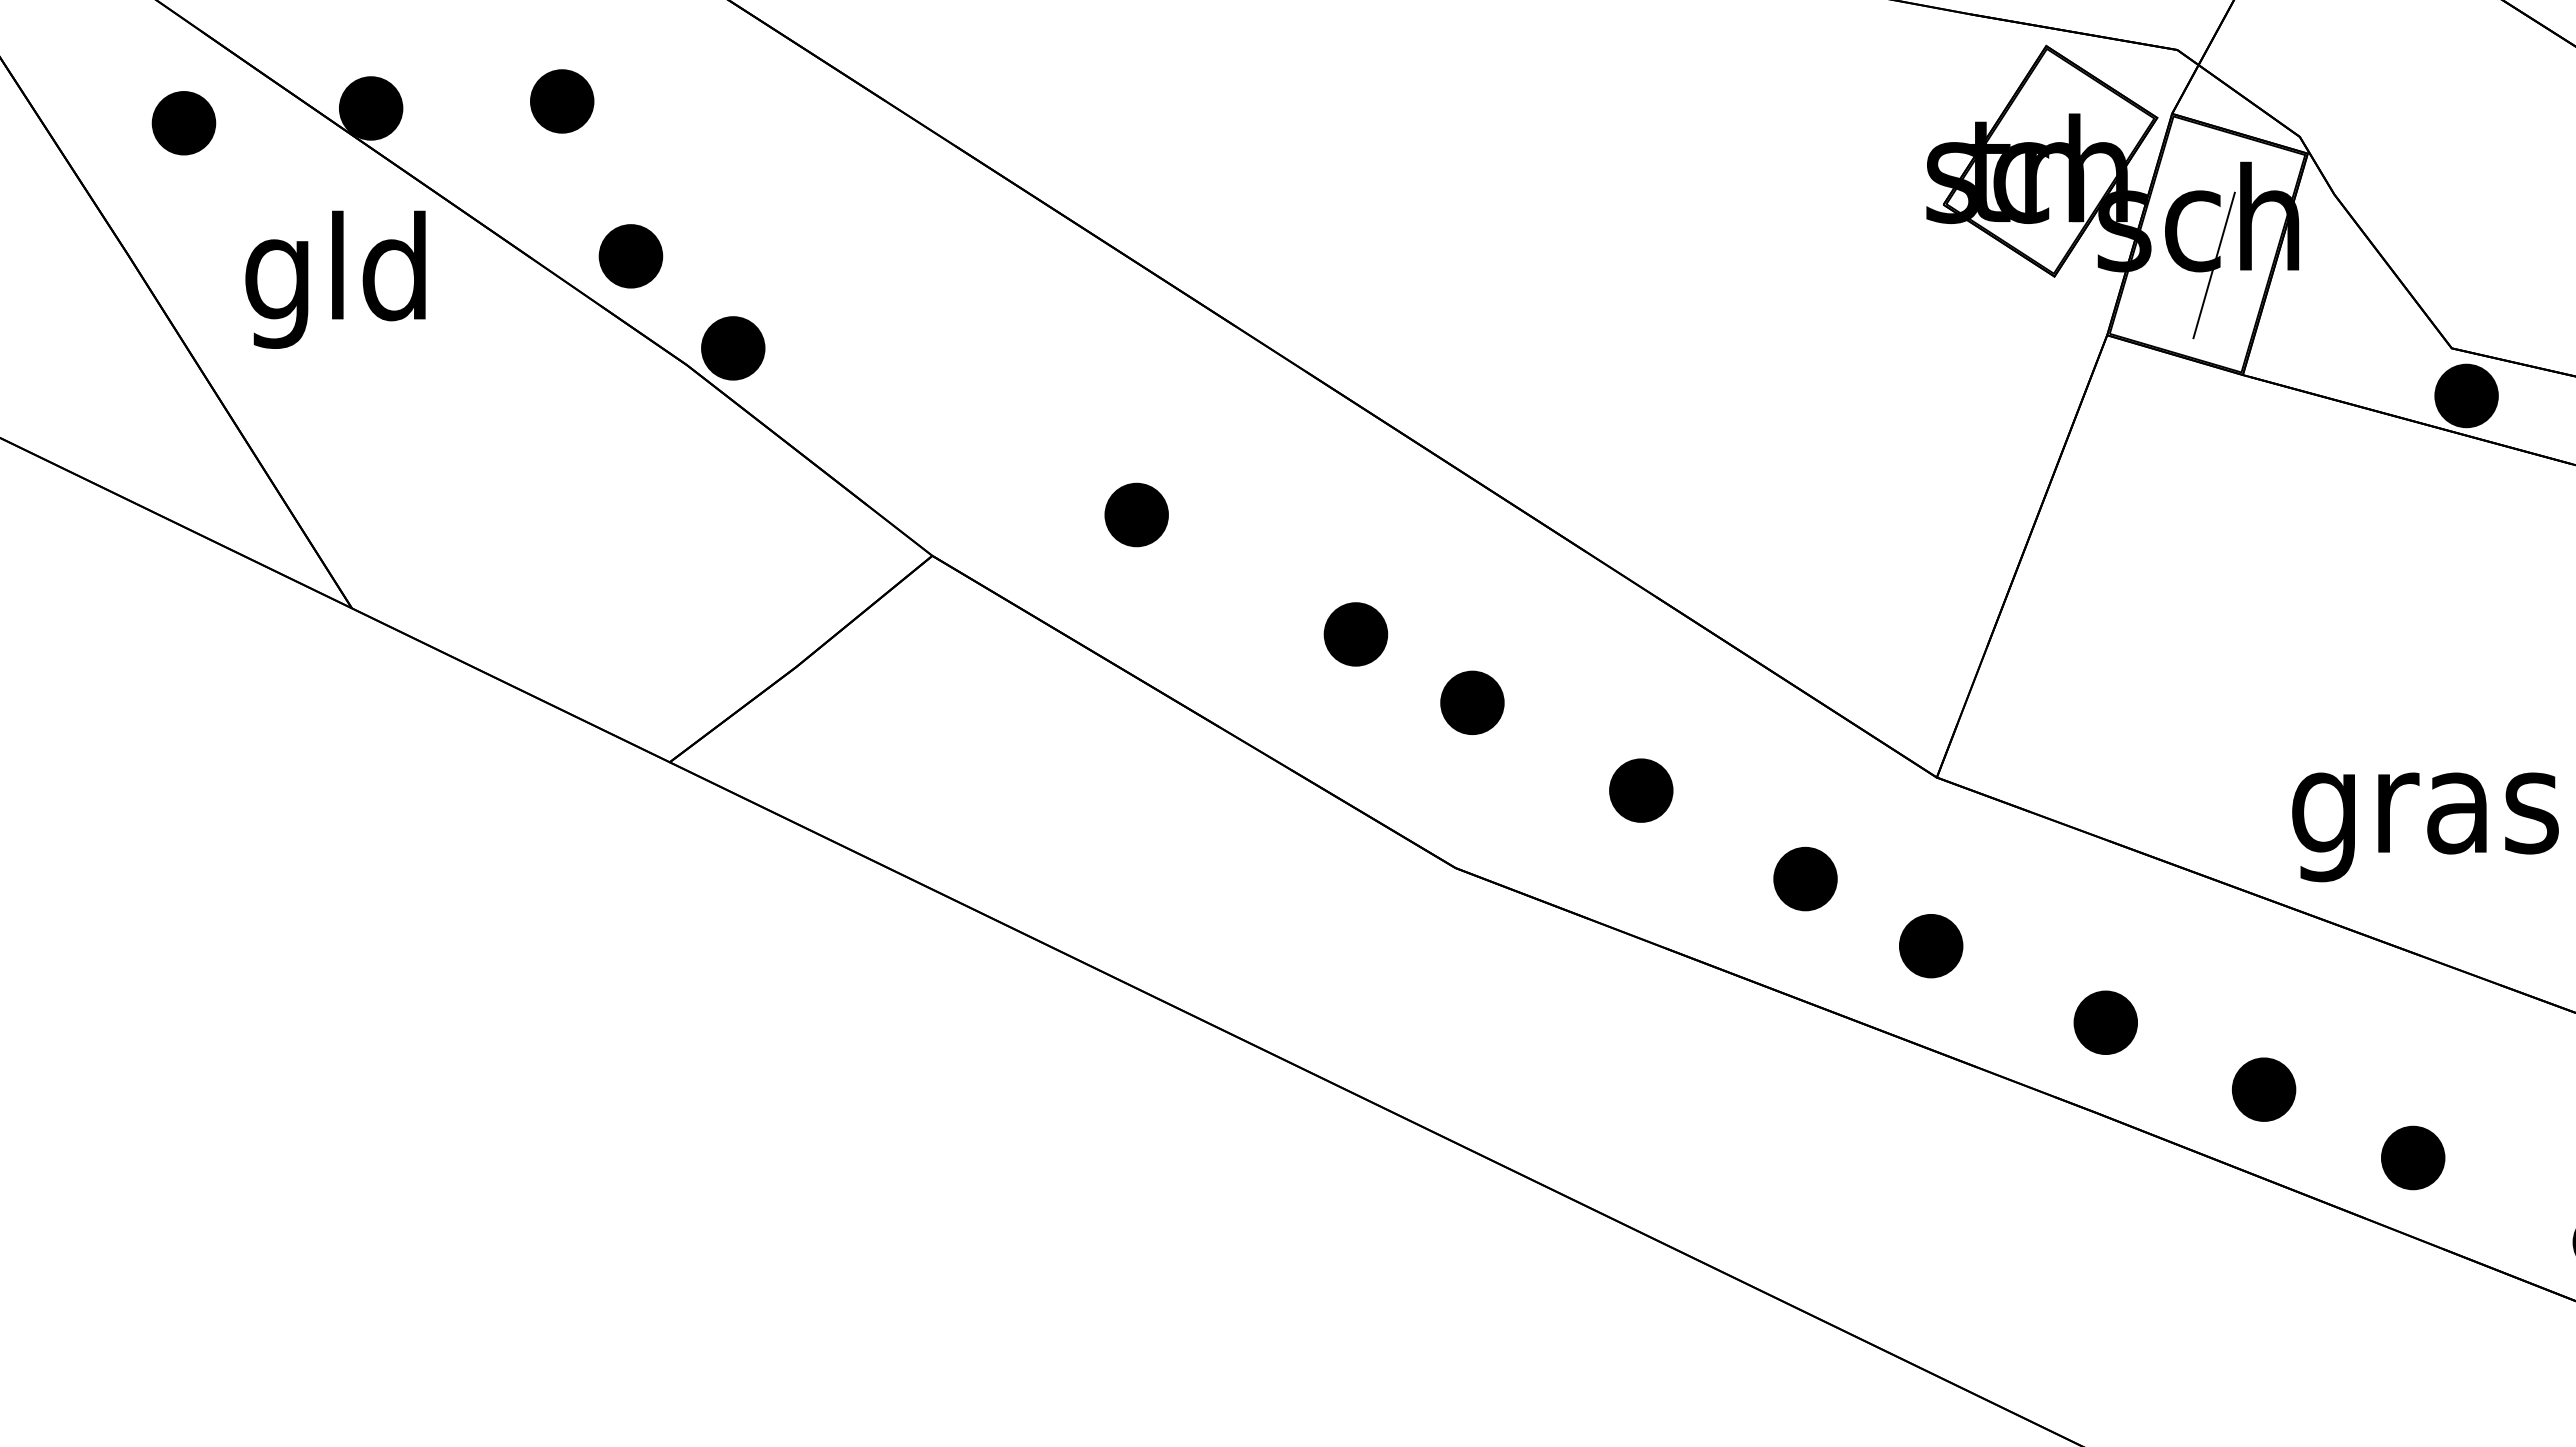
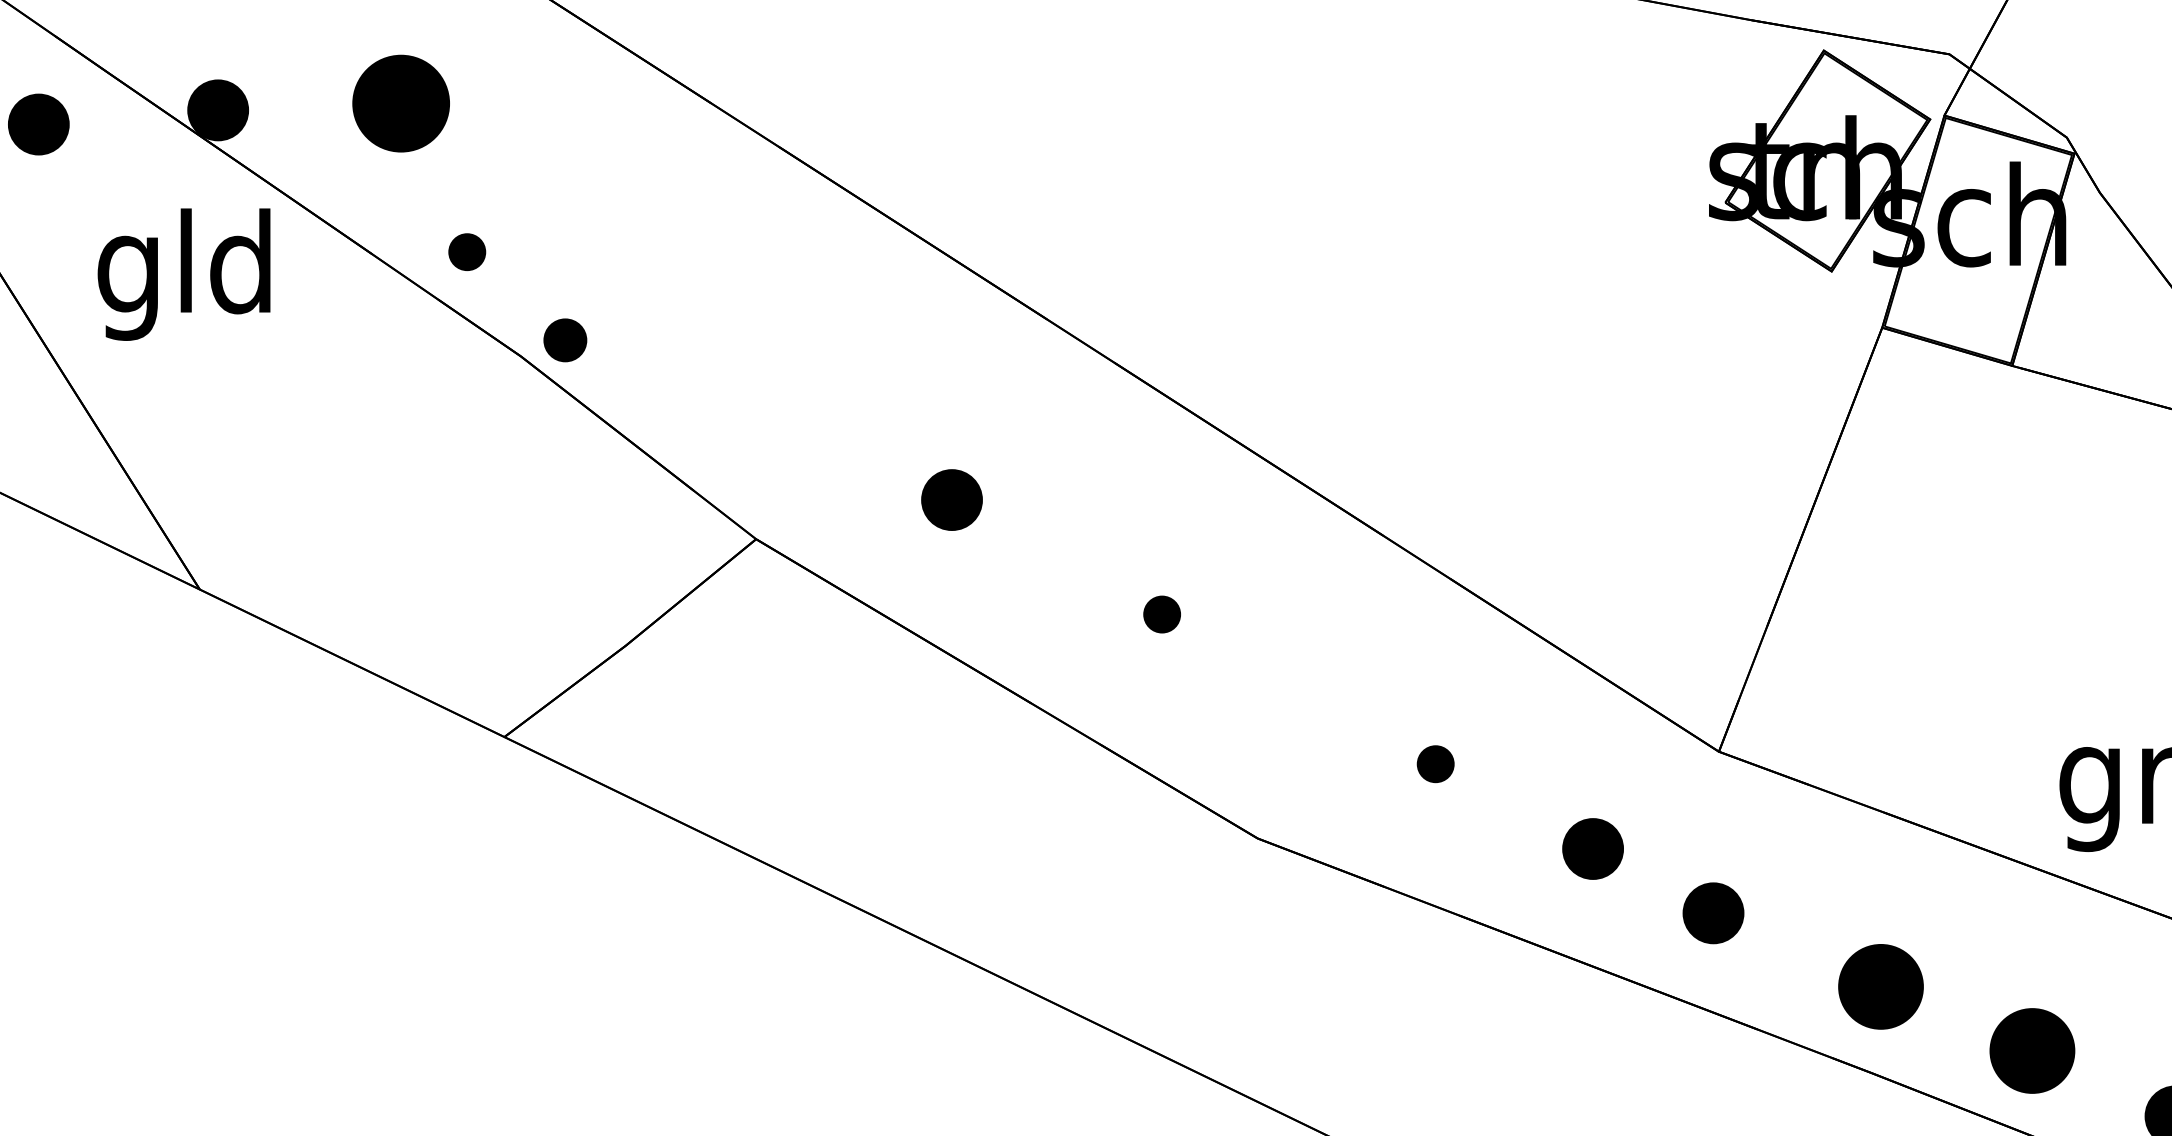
part: (562, 101) -> (401, 103), size x1.6
part: (630, 256) -> (466, 252), size x0.6
line: (2213, 265) -> (1984, 260), removed
part: (733, 348) -> (565, 340), size x0.7
part: (1355, 634) -> (1161, 614), size x0.6
part: (1472, 702) -> (1273, 679), removed
part: (1641, 790) -> (1435, 764), size x0.6
part: (2105, 1022) -> (1880, 986), size x1.4
part: (2264, 1089) -> (2032, 1050), size x1.4

